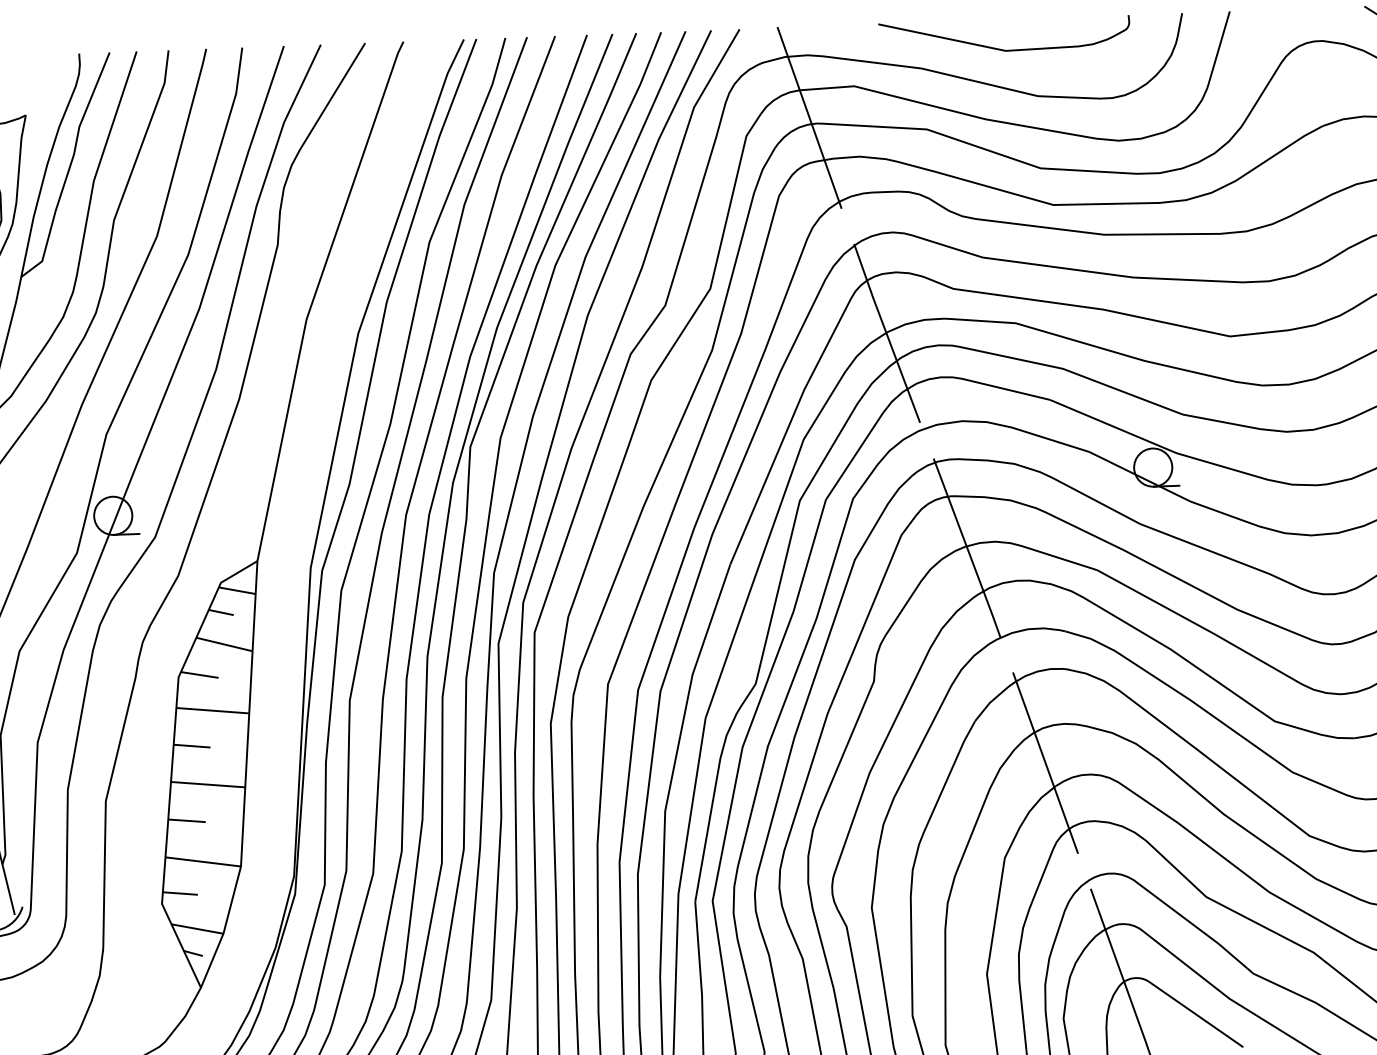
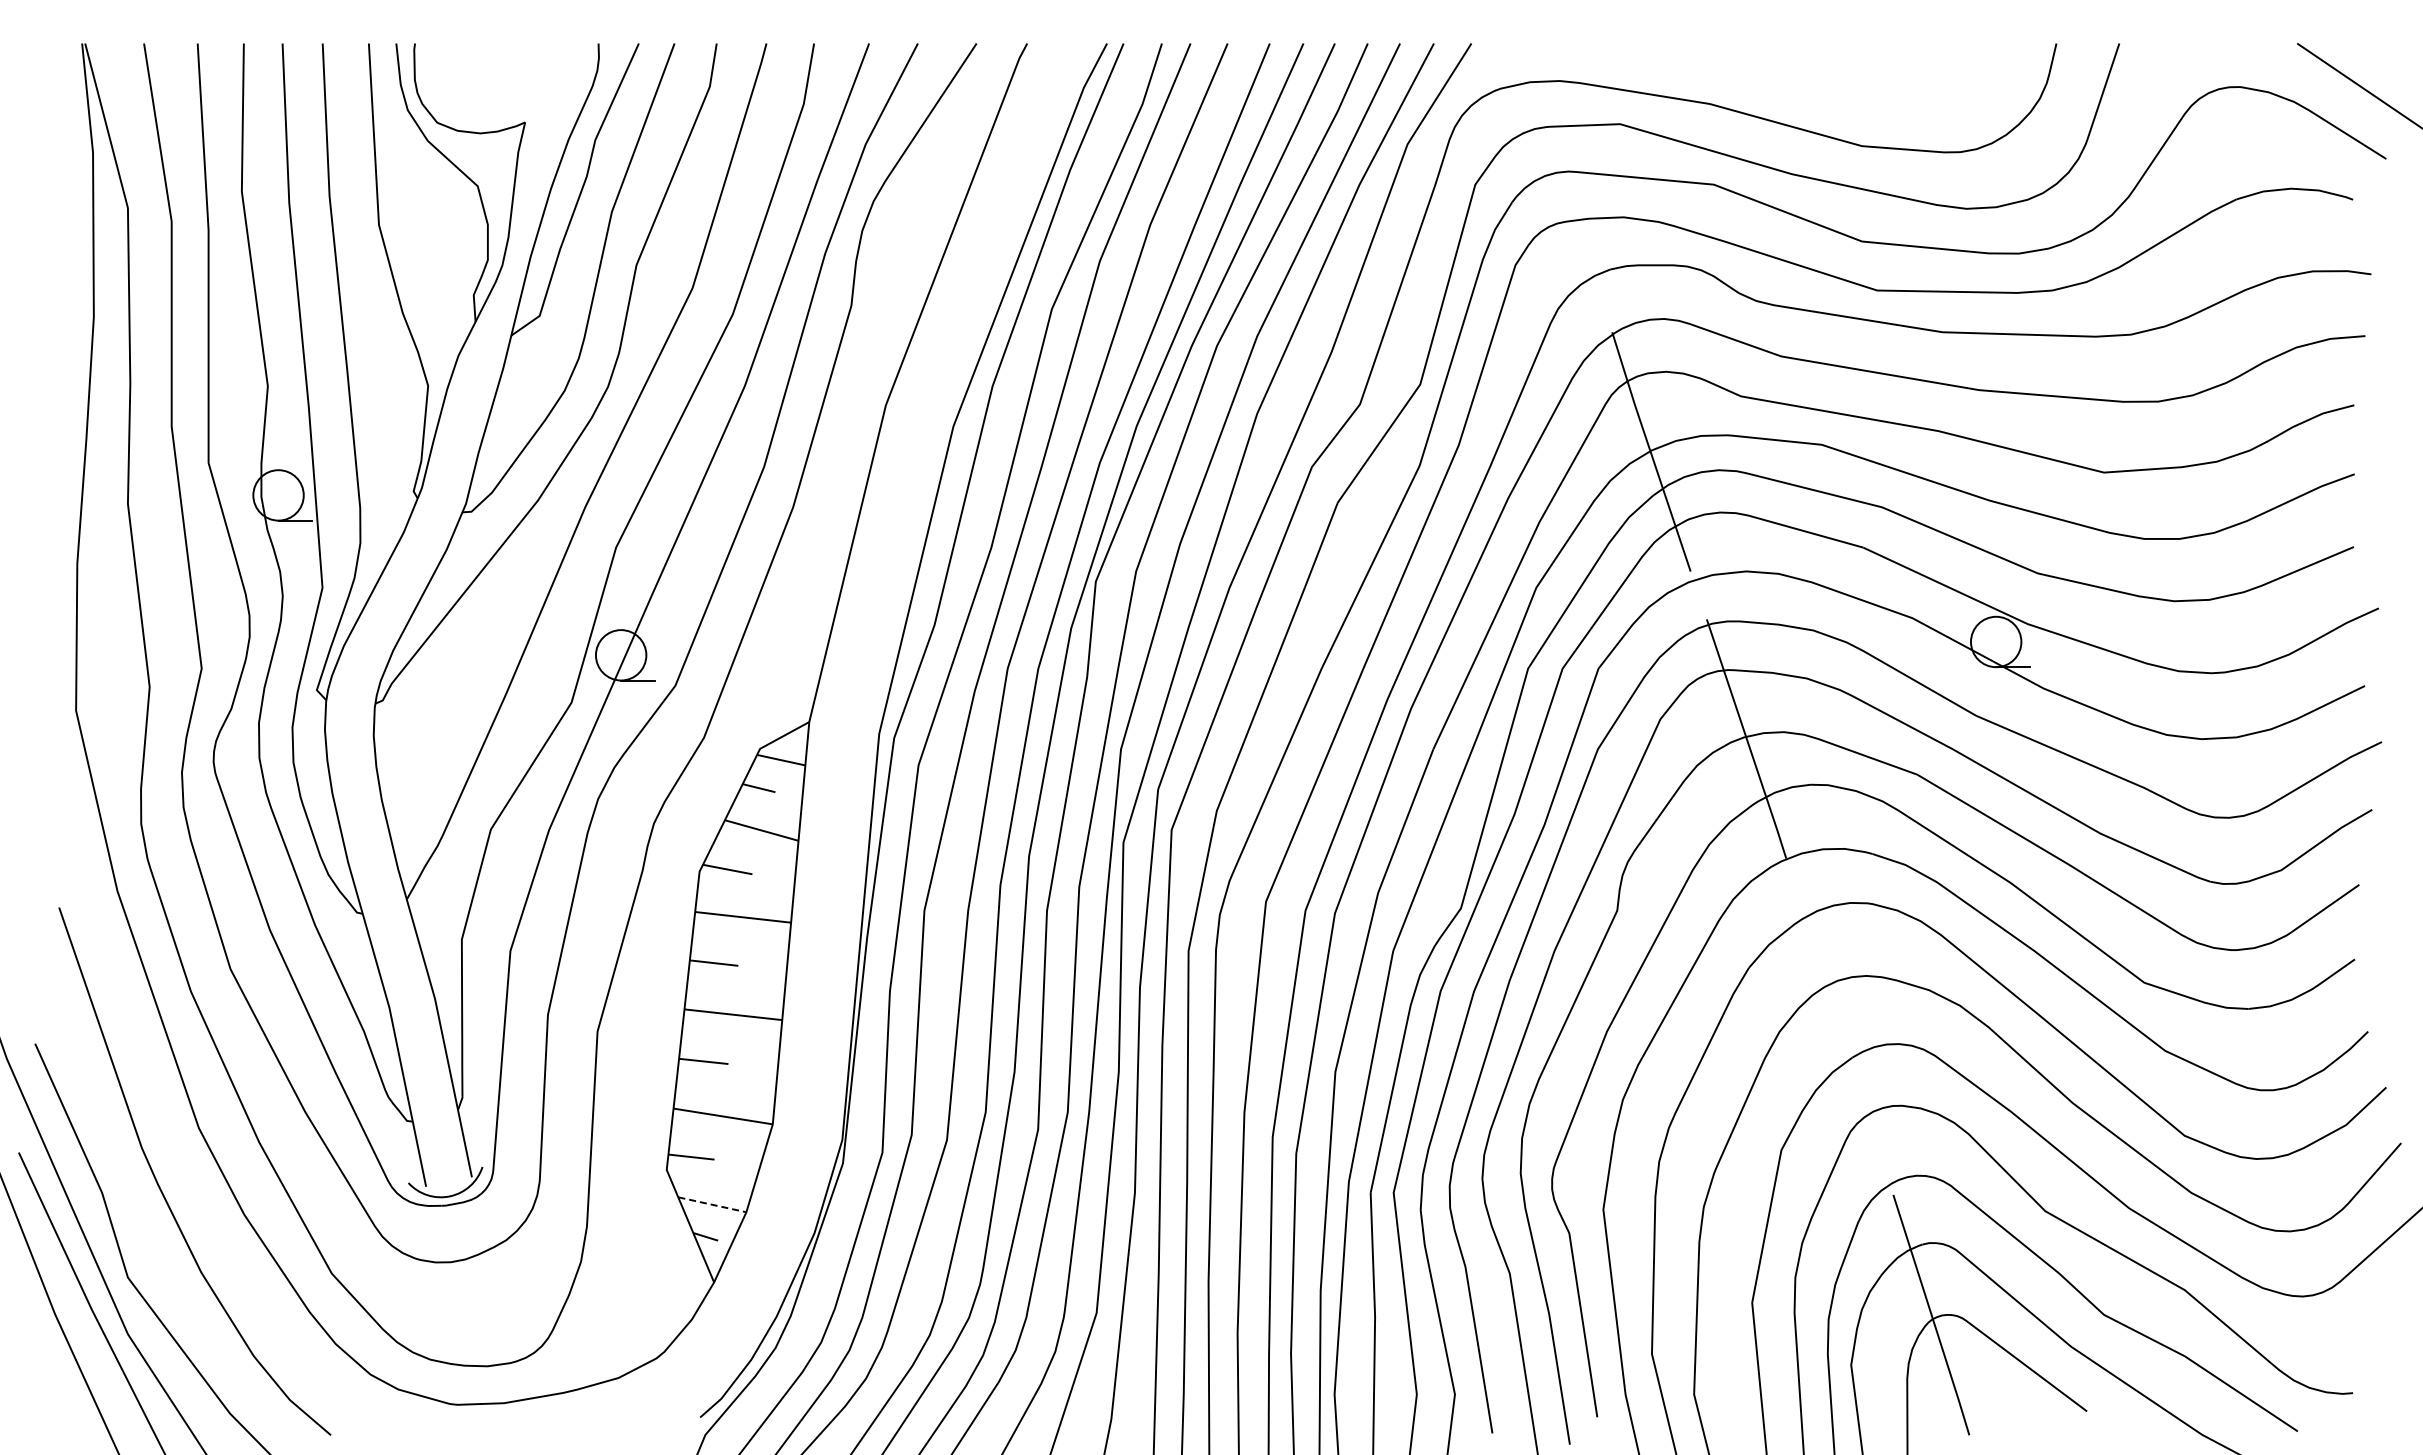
curve: (1002, 49) -> (1817, 82), removed
line: (809, 117) -> (1559, 163), removed
line: (1045, 762) -> (1839, 1026), removed
line: (197, 928) -> (712, 1204), solid -> dashed

